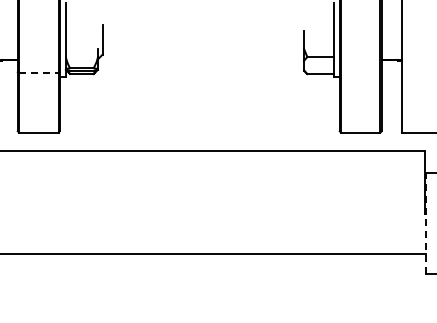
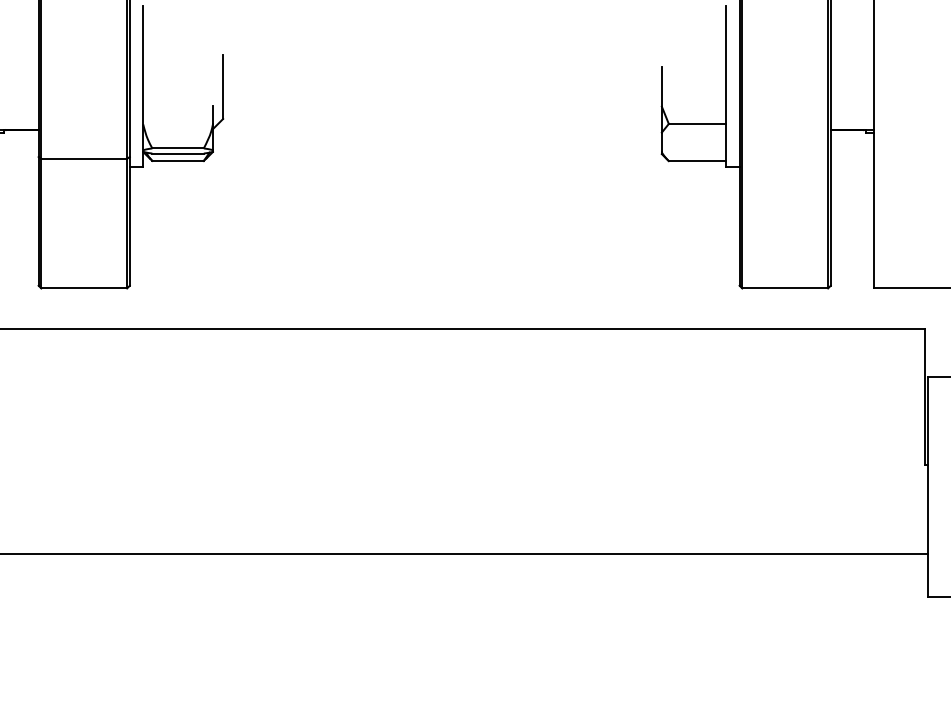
line: (38, 73) -> (83, 159), dashed -> solid
line: (426, 223) -> (928, 486), dashed -> solid

